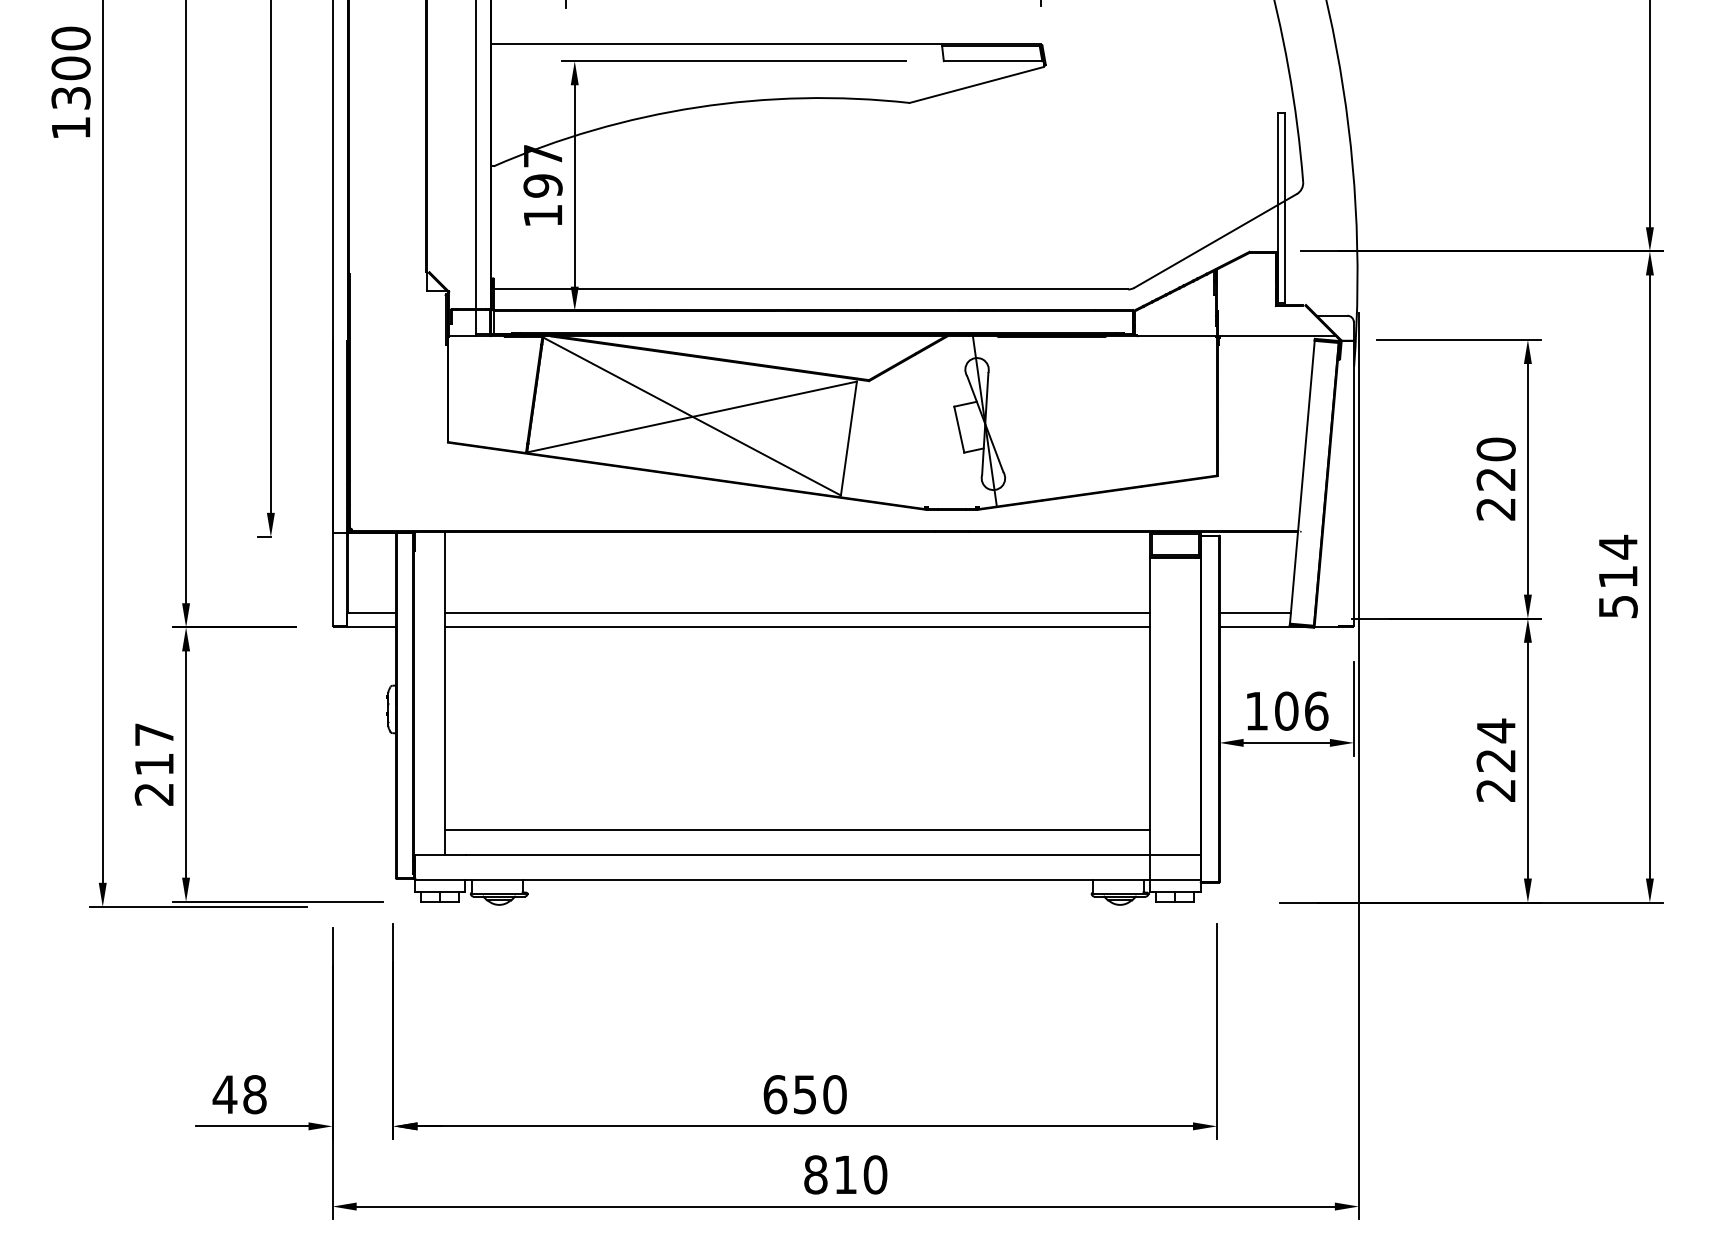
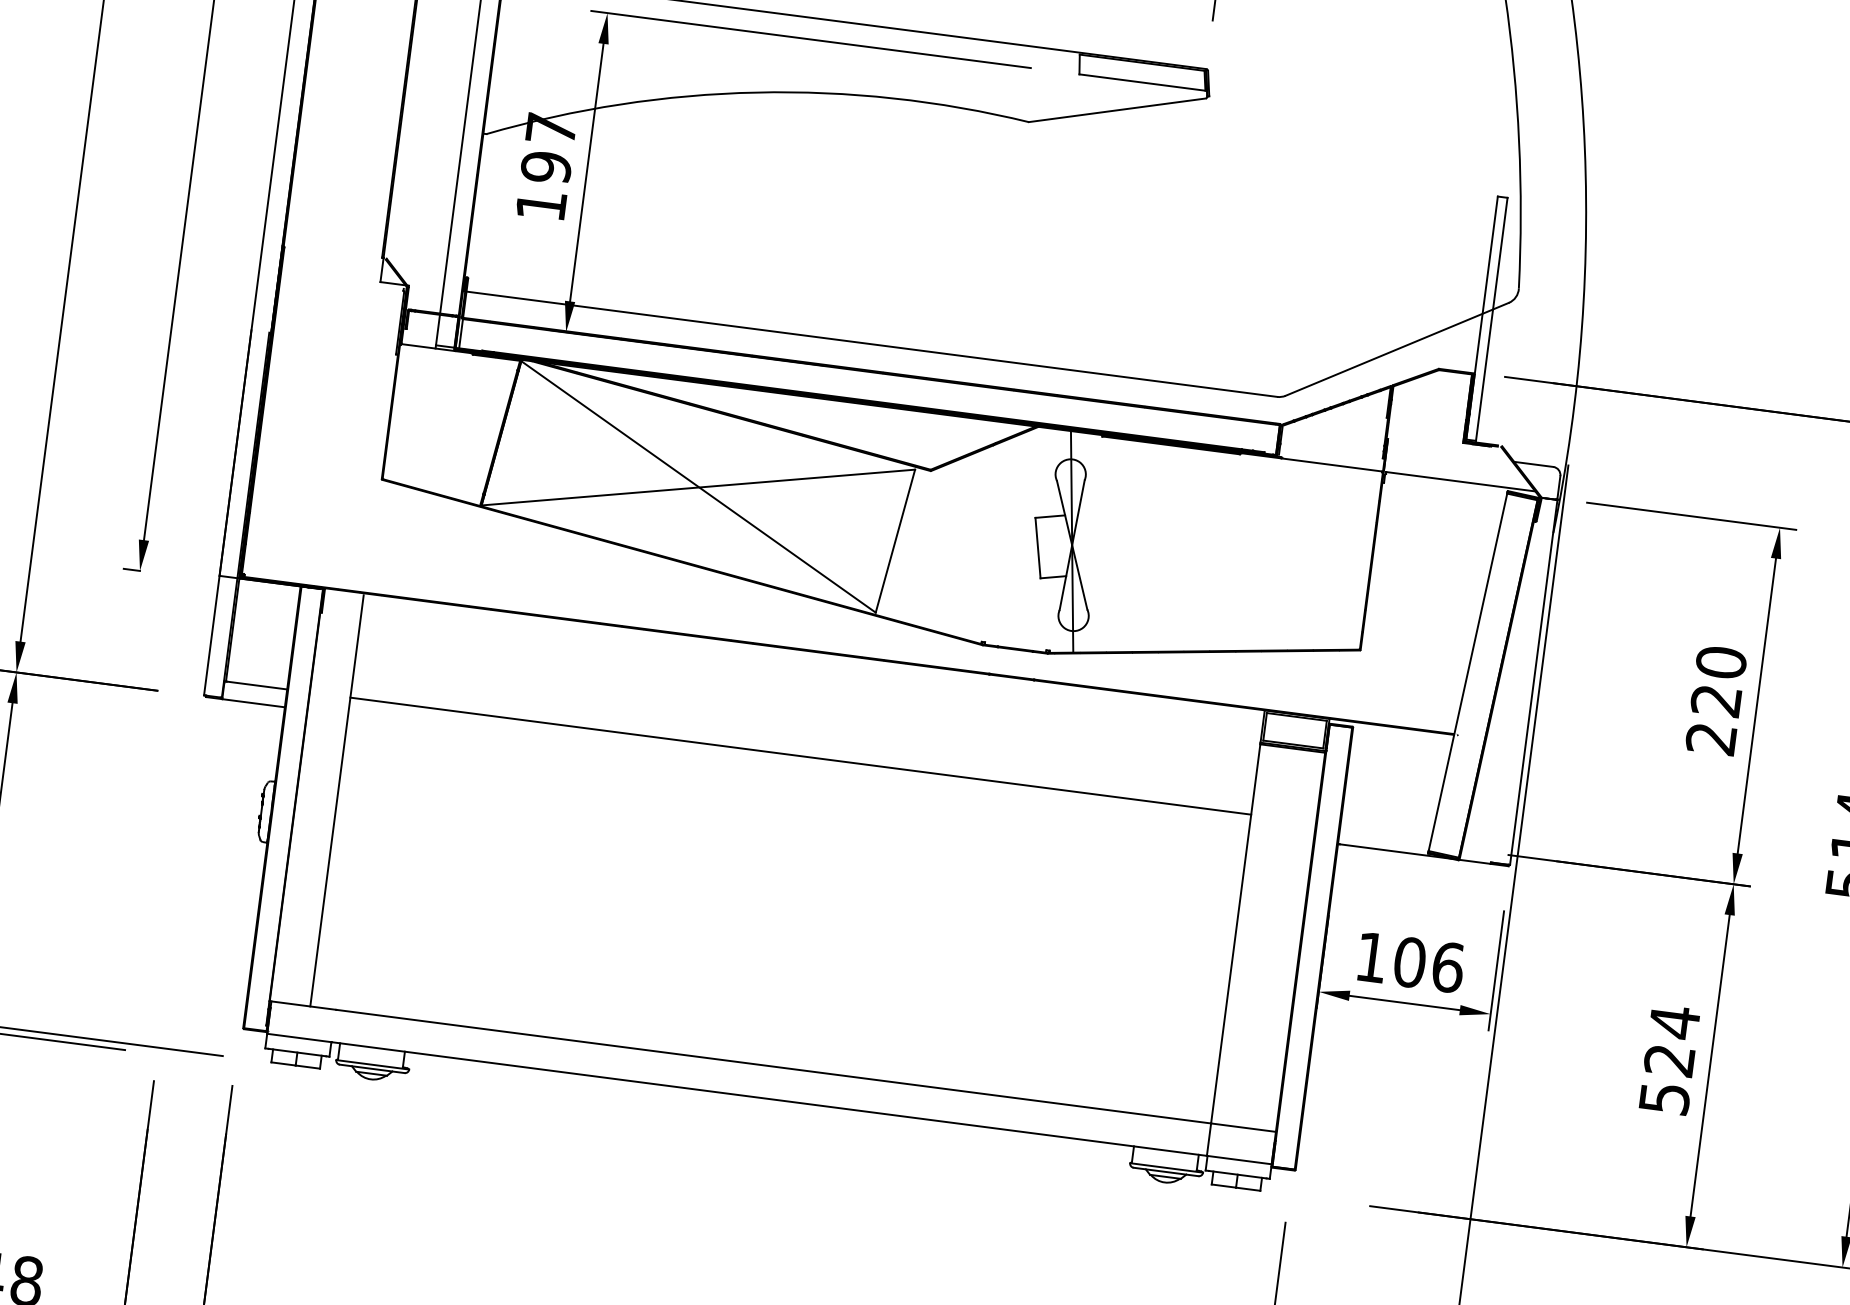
line: (1254, 613) -> (1384, 832), removed
line: (797, 627) -> (798, 774), removed
text: (1495, 790) -> (1663, 1098), 224 -> 524
line: (797, 829) -> (764, 1032), removed

